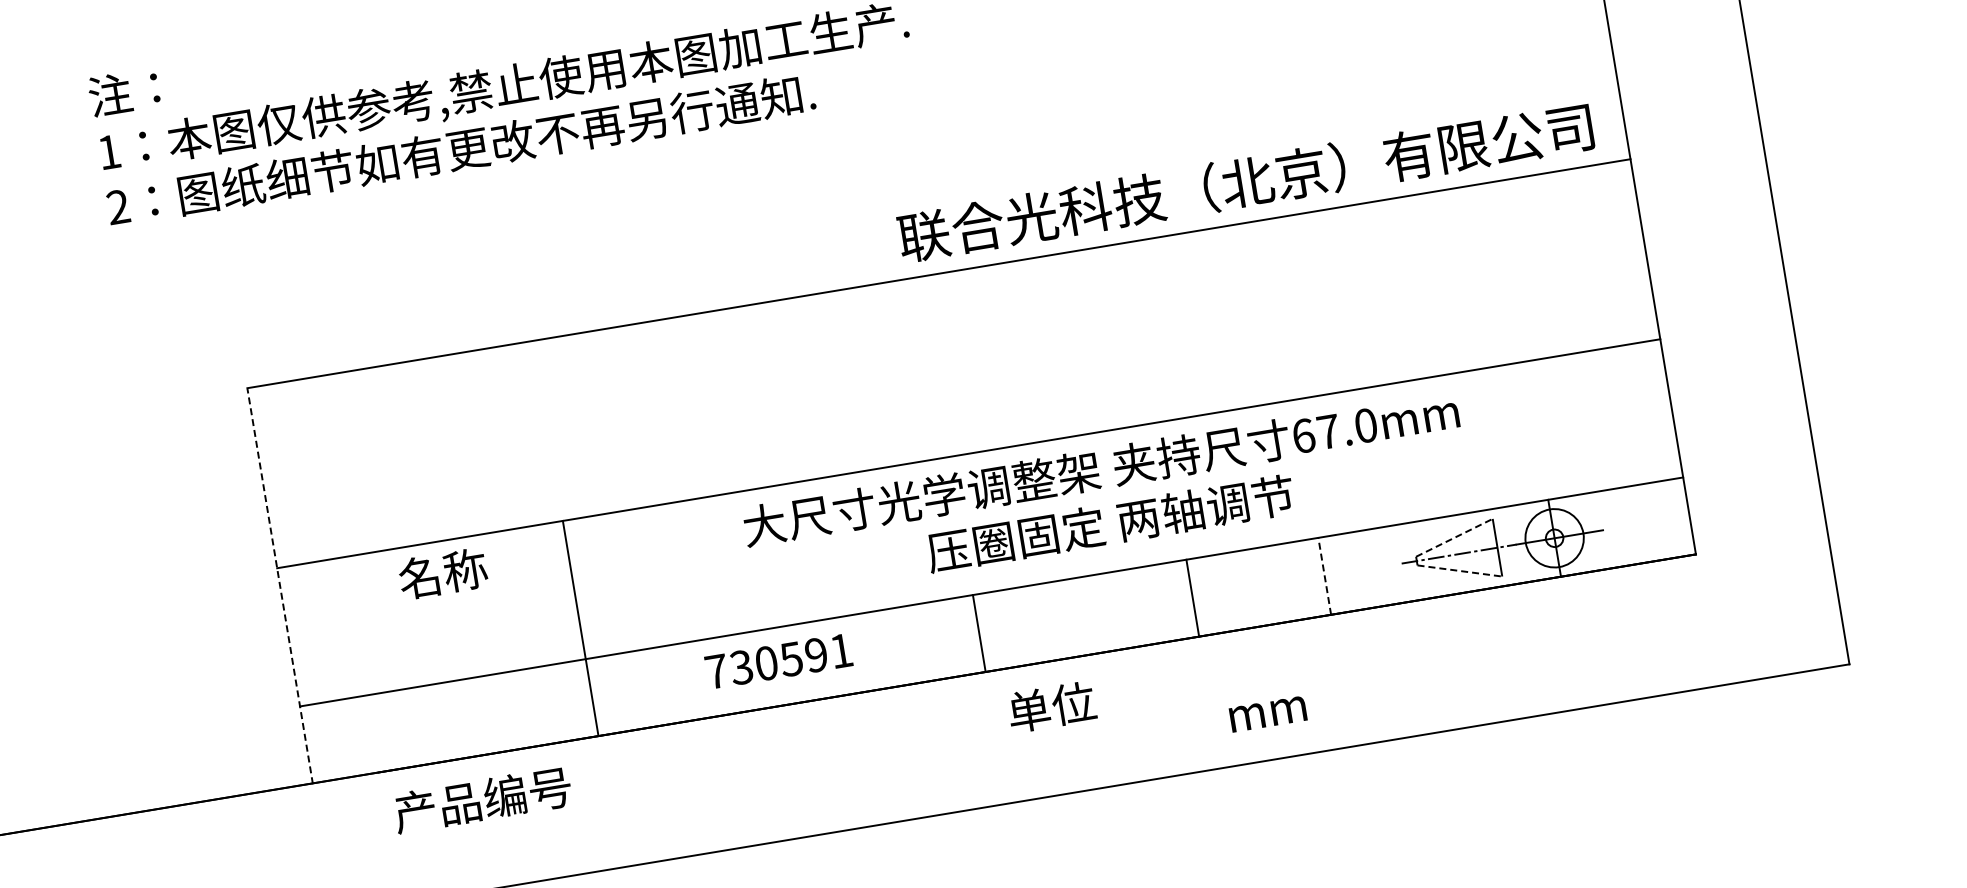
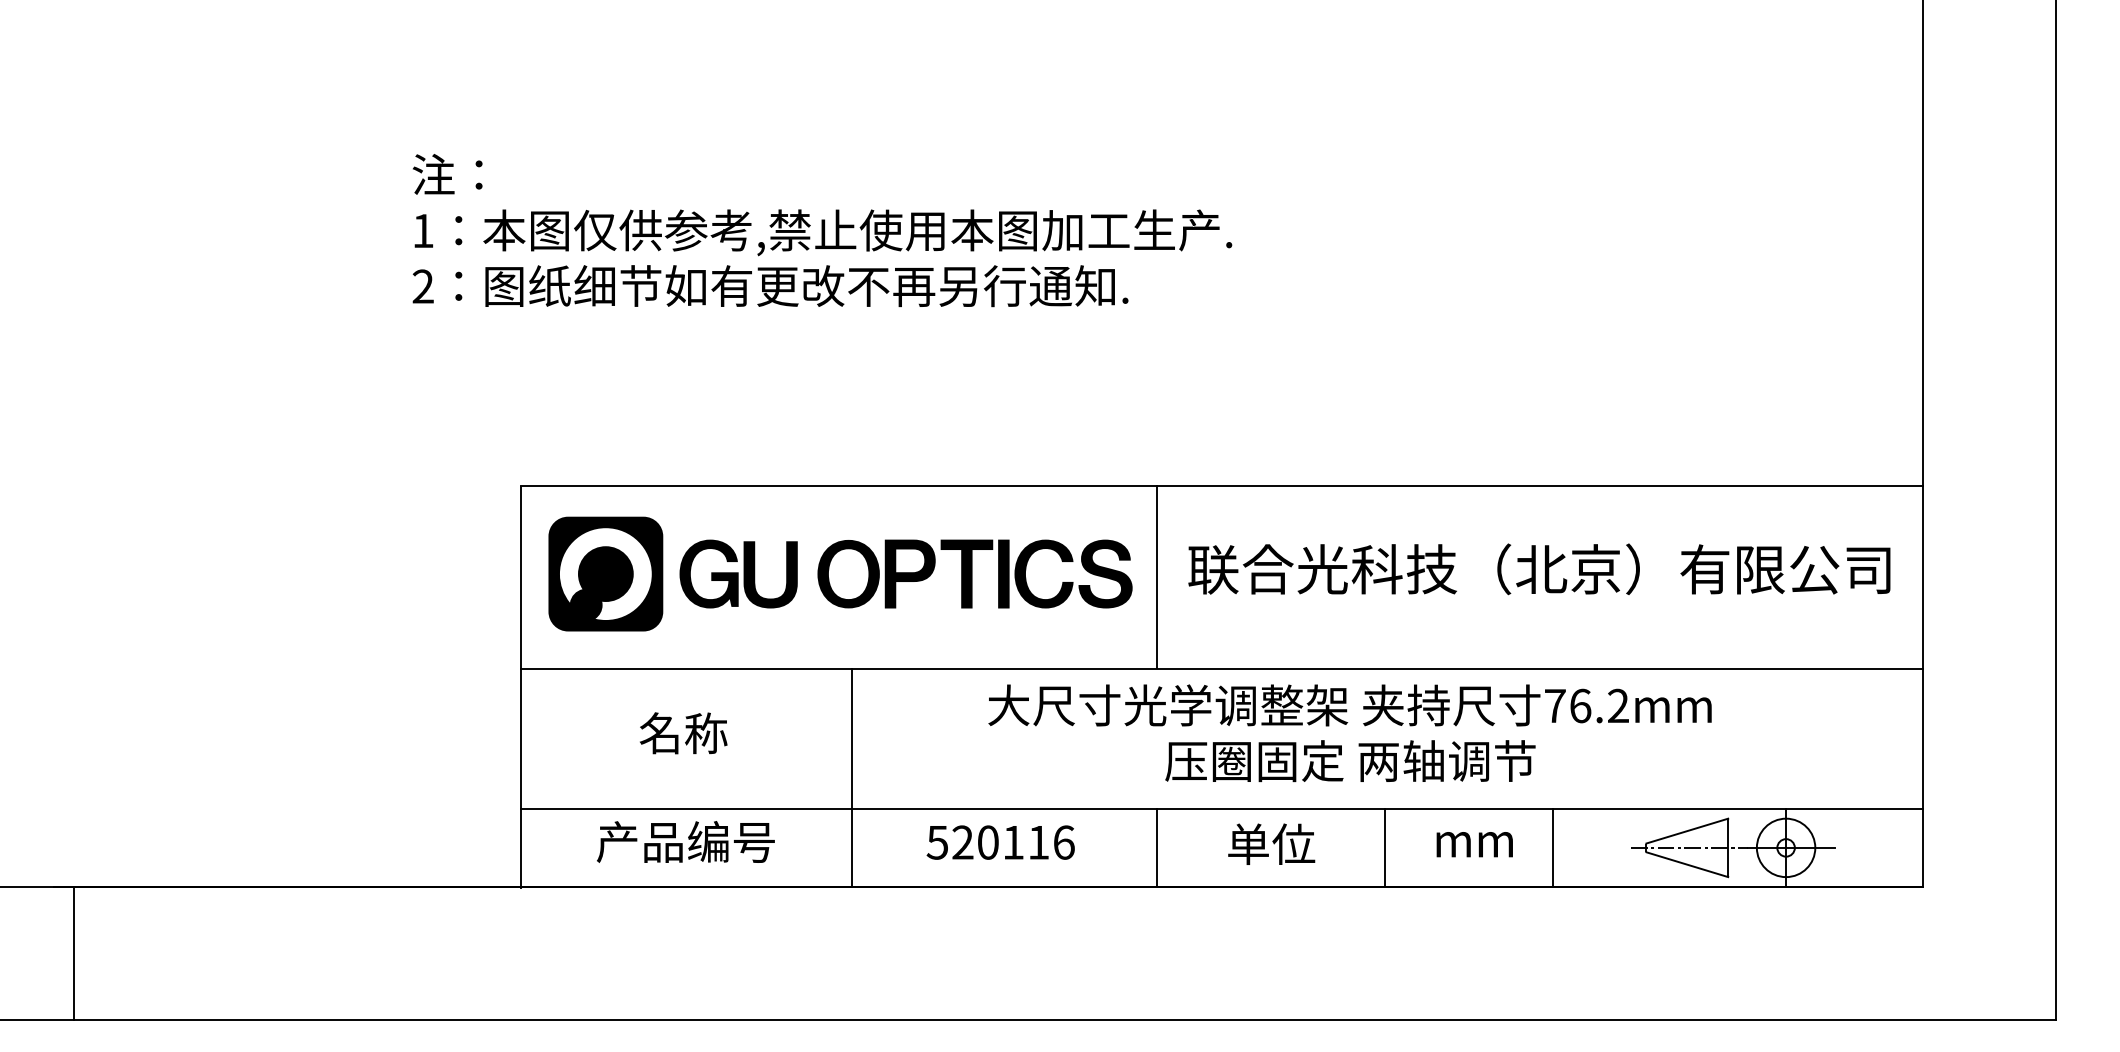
text: (1245, 182) -> (1539, 569), moved
line: (889, 373) -> (1156, 576), added
part: (576, 422) -> (840, 573), added
text: (1334, 430) -> (1586, 705), 67.0mm -> 76.2mm
line: (1454, 538) -> (1687, 831), dashed -> solid
line: (1460, 570) -> (1687, 864), dashed -> solid
text: (442, 573) -> (683, 733), moved
line: (1325, 575) -> (1553, 847), dashed -> solid
line: (279, 585) -> (520, 686), dashed -> solid
line: (1192, 597) -> (1385, 847), moved
line: (580, 628) -> (851, 777), moved
line: (978, 633) -> (1156, 847), moved
text: (778, 661) -> (1000, 842), 730591 -> 520116
text: (1051, 706) -> (1271, 843), moved
text: (1267, 714) -> (1474, 844), moved
text: (482, 799) -> (685, 841), moved

